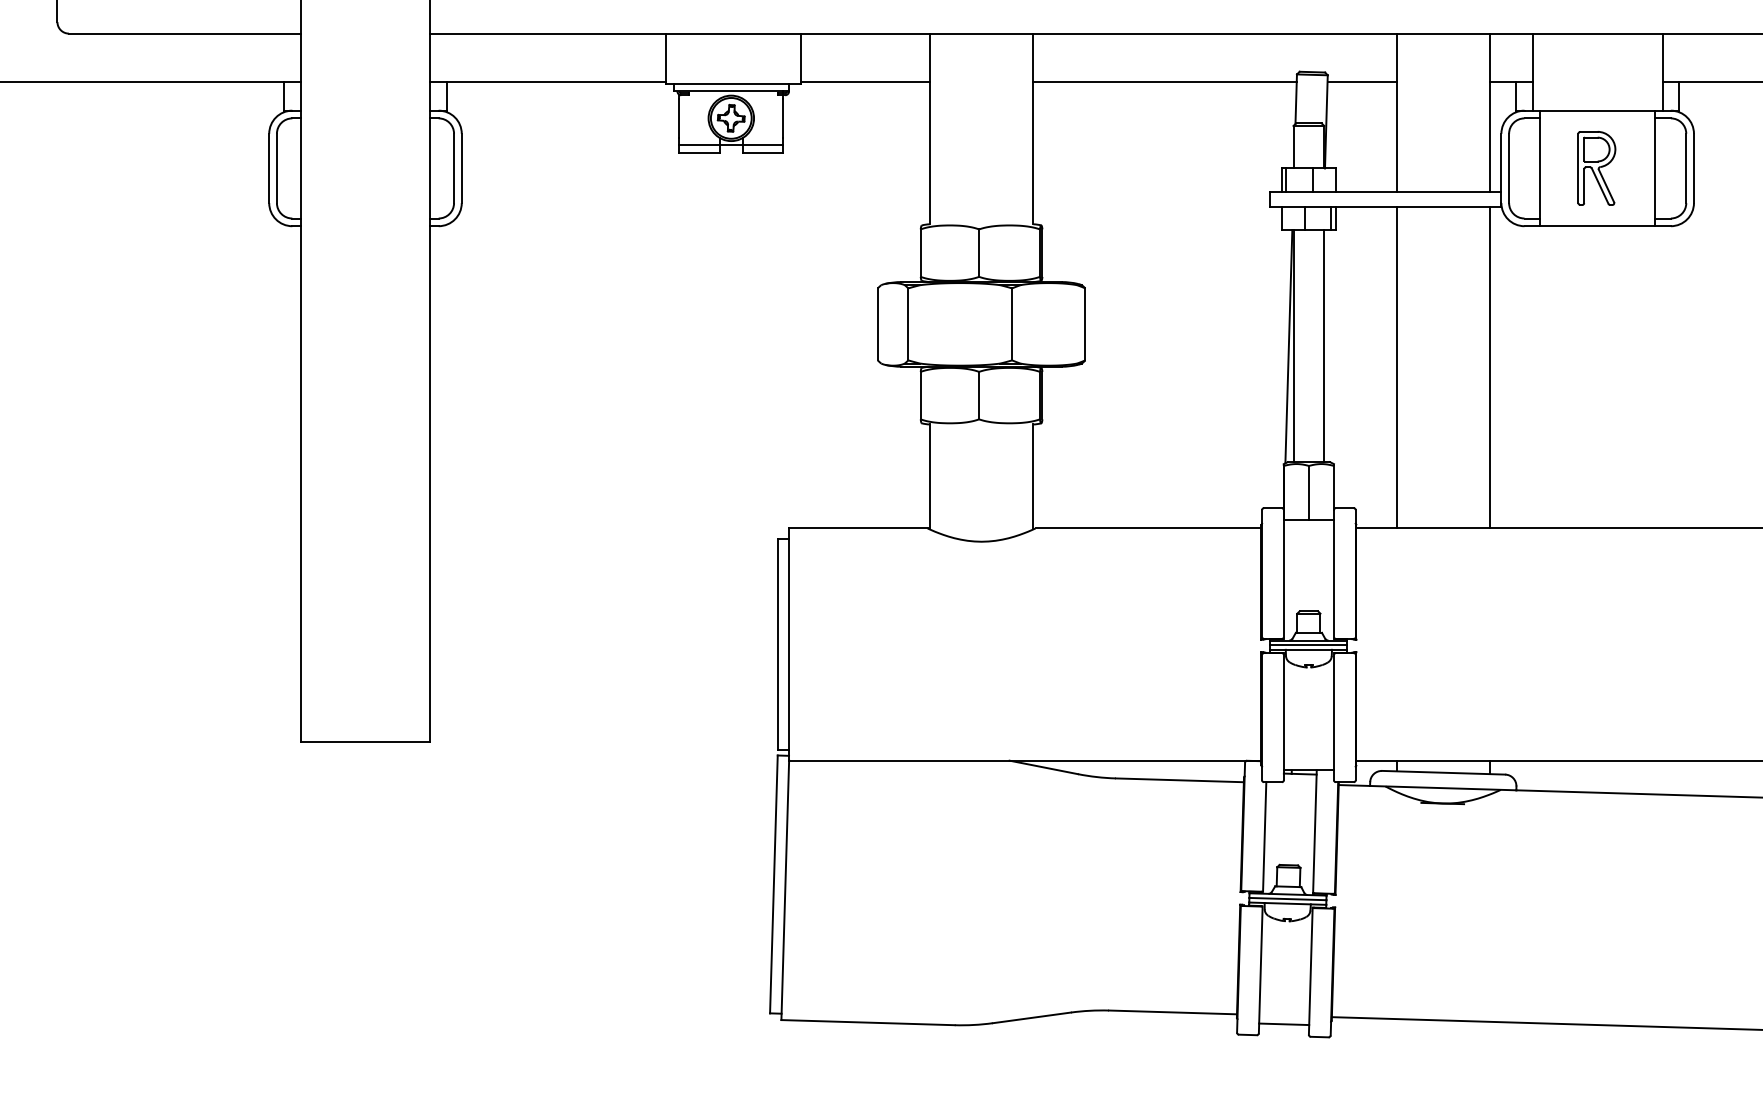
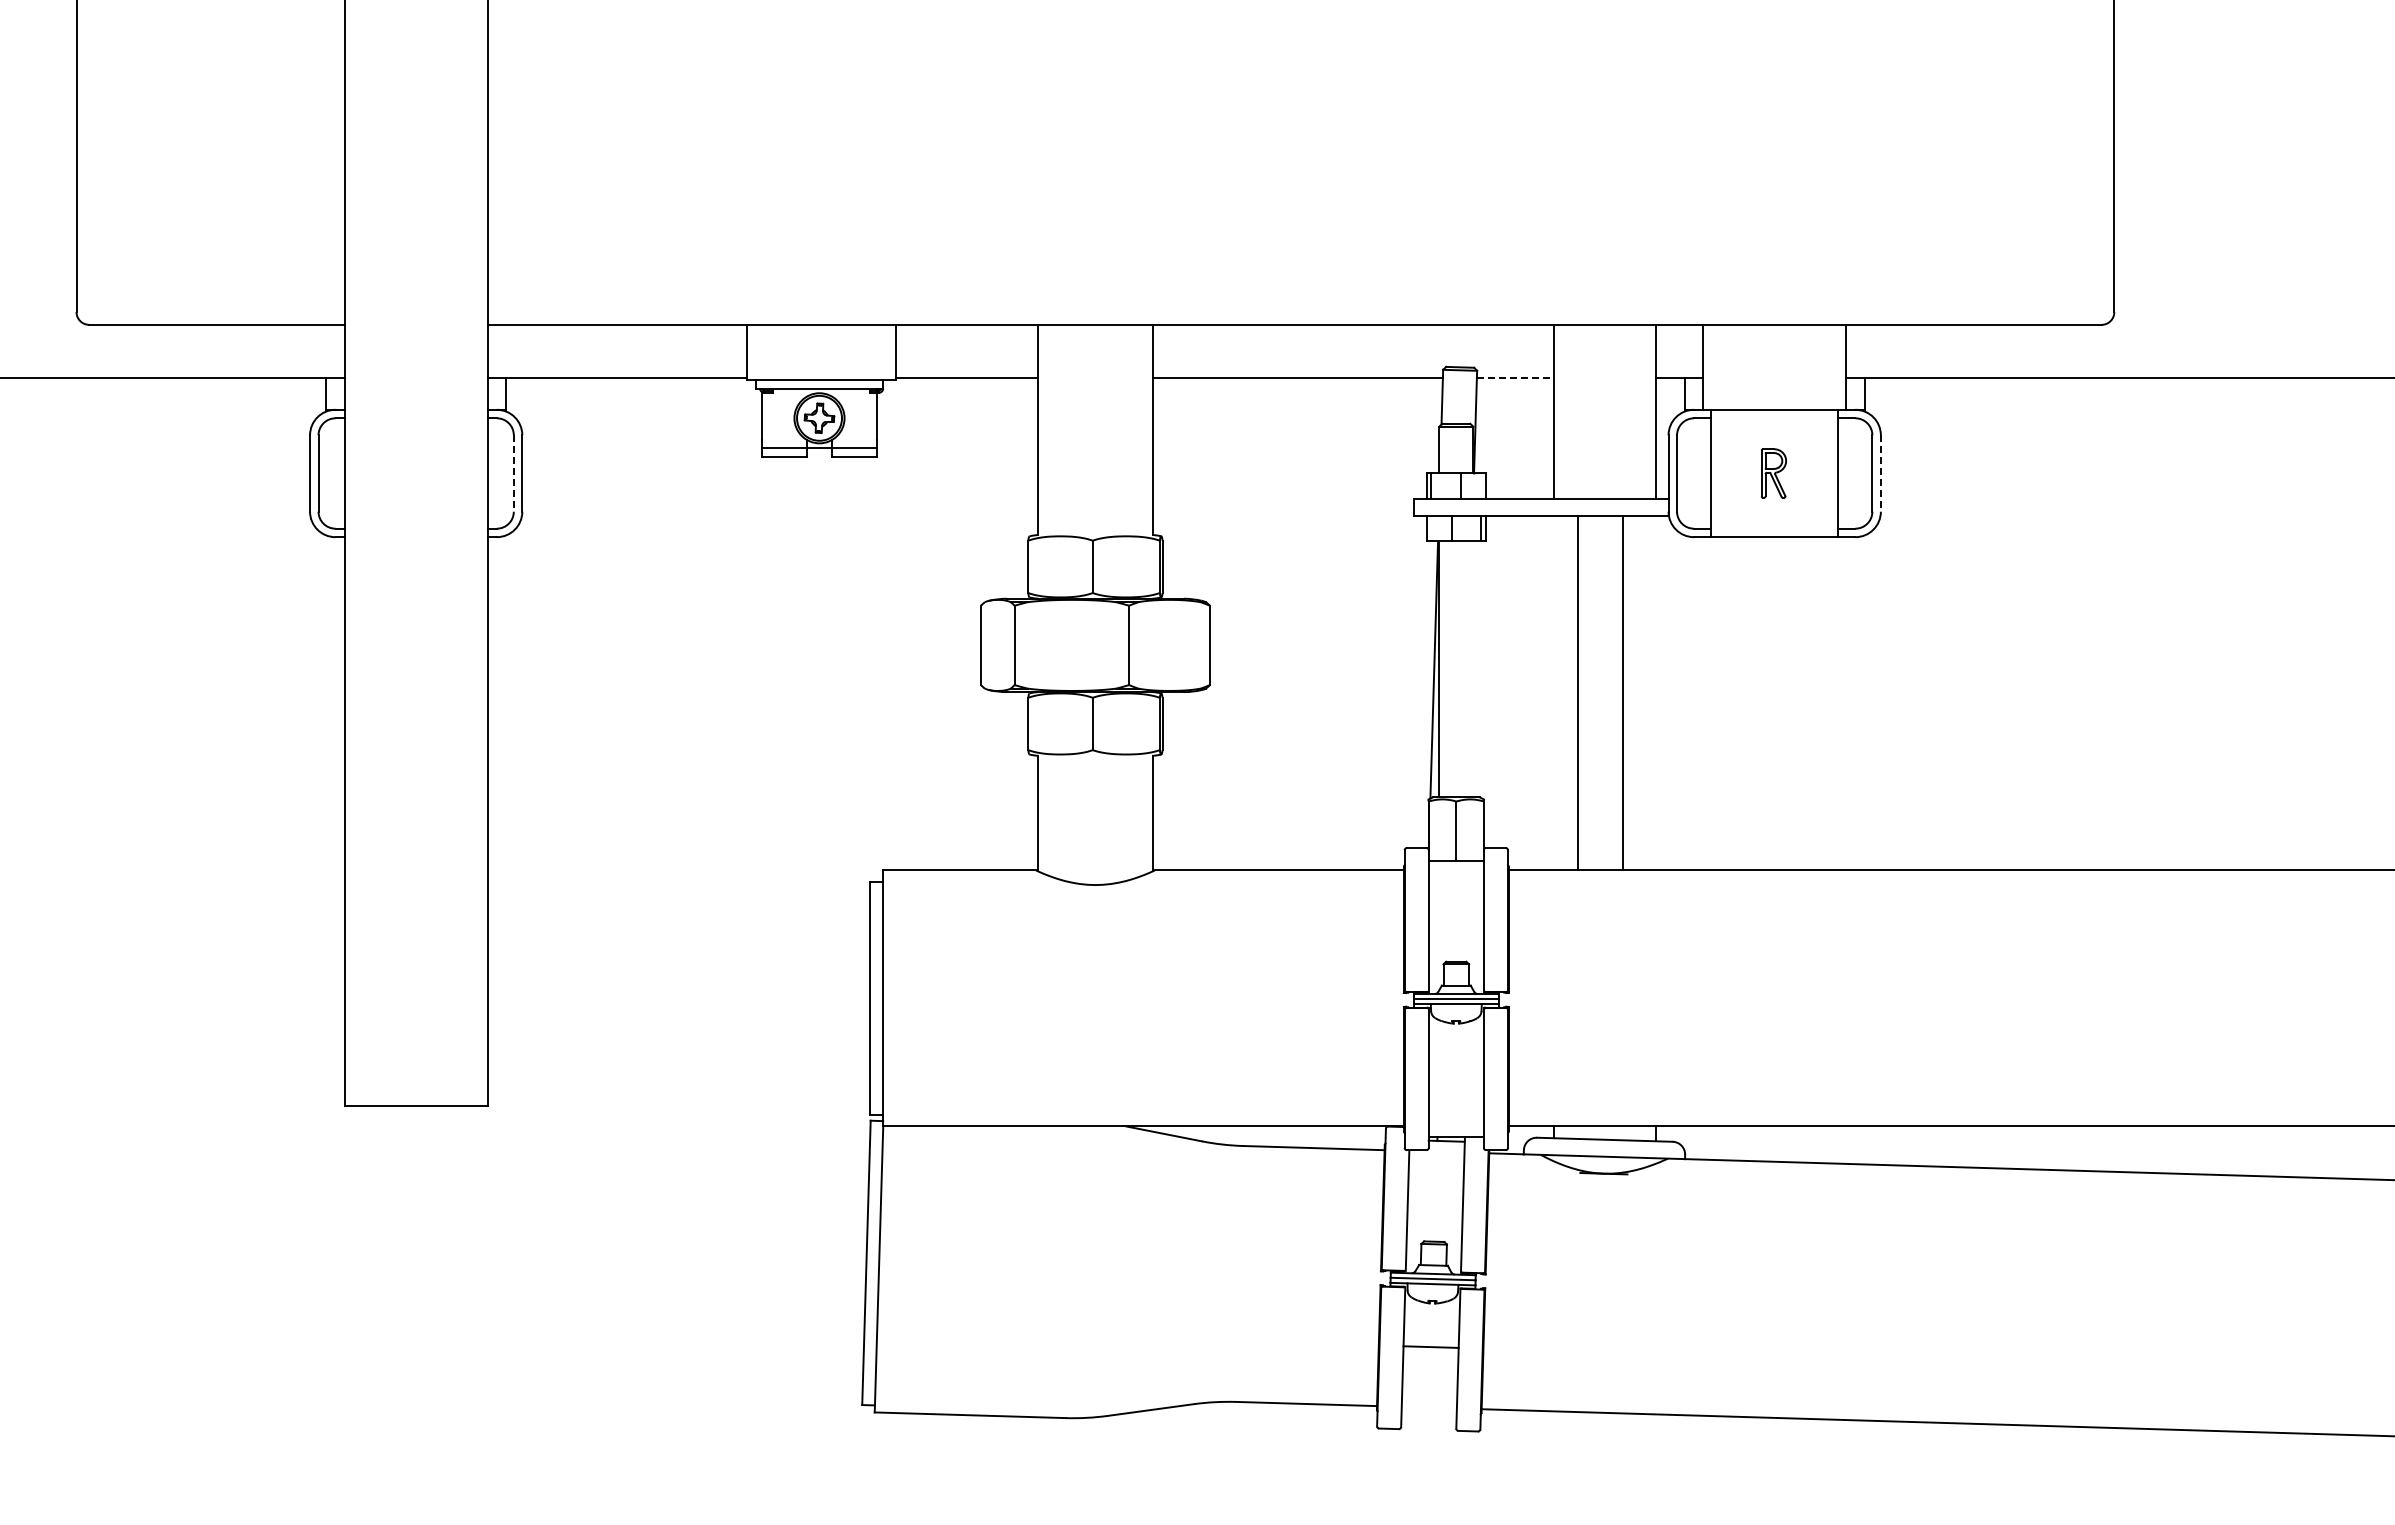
line: (1362, 81) -> (1515, 377), solid -> dashed
part: (1596, 168) -> (1773, 473), size x0.6
line: (453, 169) -> (513, 474), solid -> dashed
line: (1693, 169) -> (1880, 474), solid -> dashed
line: (1324, 346) -> (1473, 669), removed
line: (1397, 367) -> (1622, 692), moved
line: (1489, 367) -> (1577, 692), moved
line: (1283, 1023) -> (1430, 1346), moved

